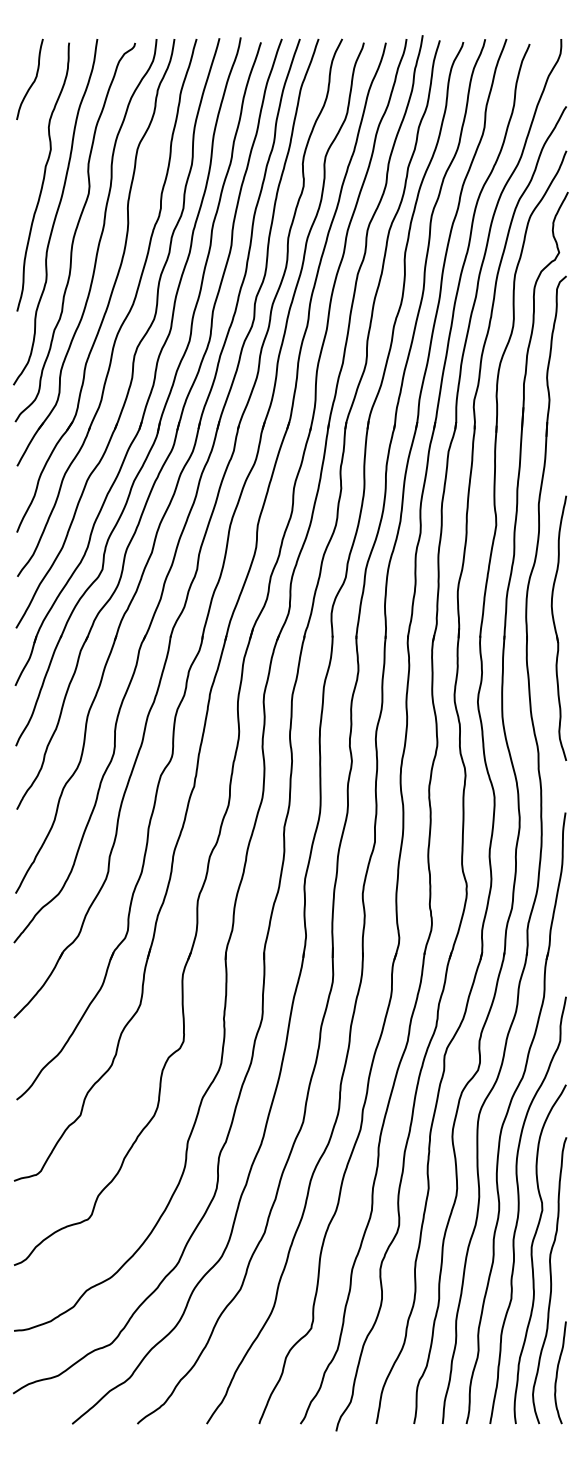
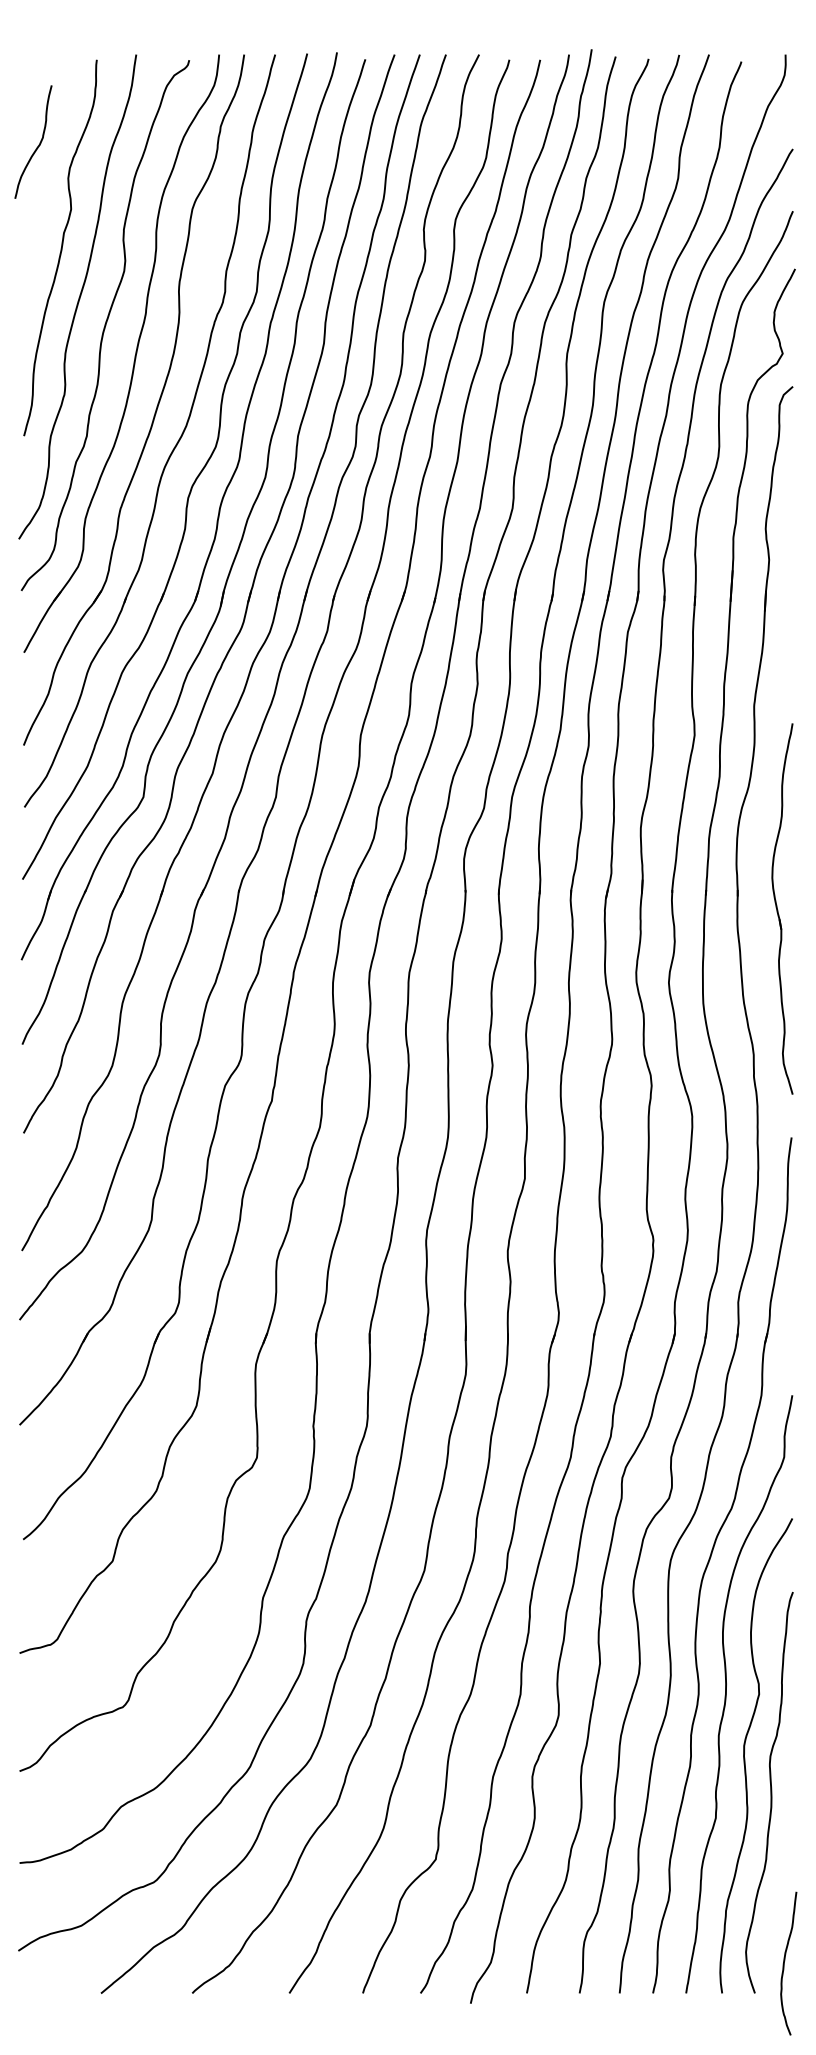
curve: (33, 80) -> (38, 143), moved
part: (558, 627) -> (781, 907), moved
curve: (558, 1371) -> (785, 1961), moved

